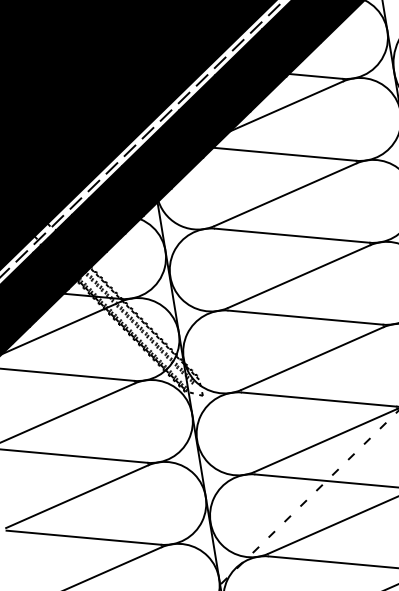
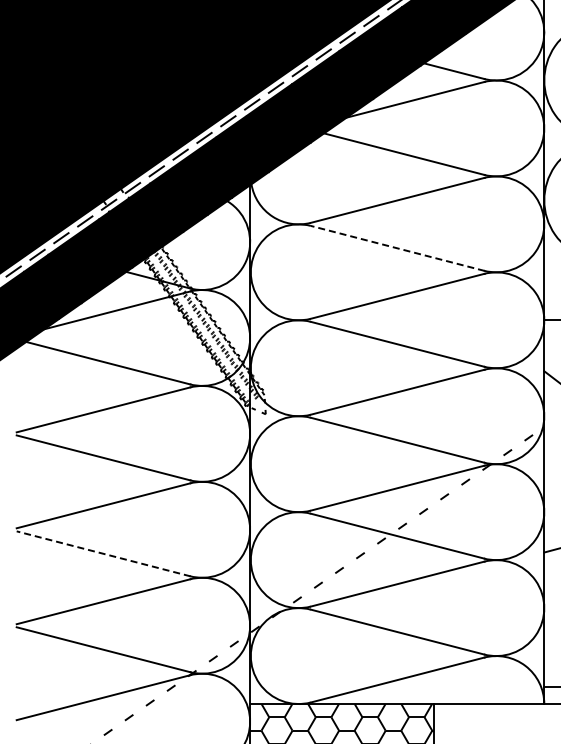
line: (292, 235) -> (397, 248), solid -> dashed
line: (83, 537) -> (103, 553), solid -> dashed

